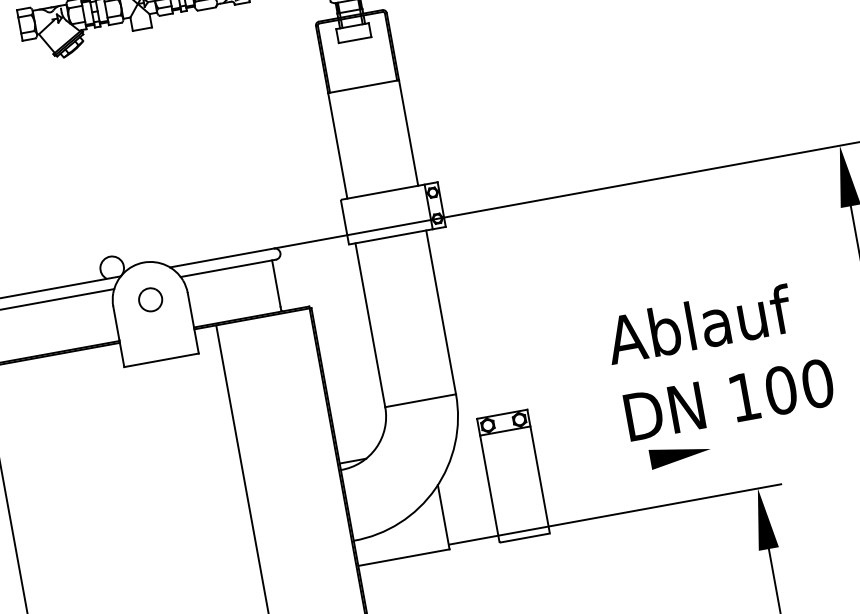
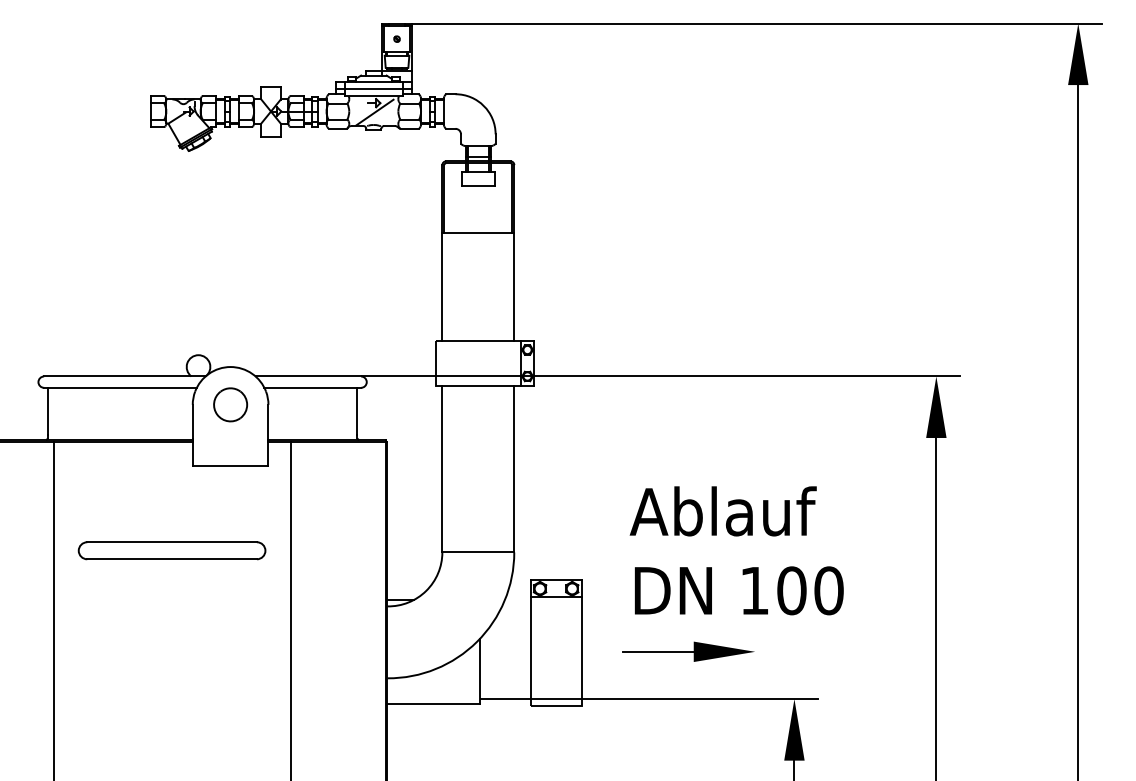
part: (150, 299) -> (230, 404), size x1.43
text: (719, 360) -> (736, 550), moved
part: (118, 453) -> (171, 550), added
line: (614, 466) -> (657, 651), added

